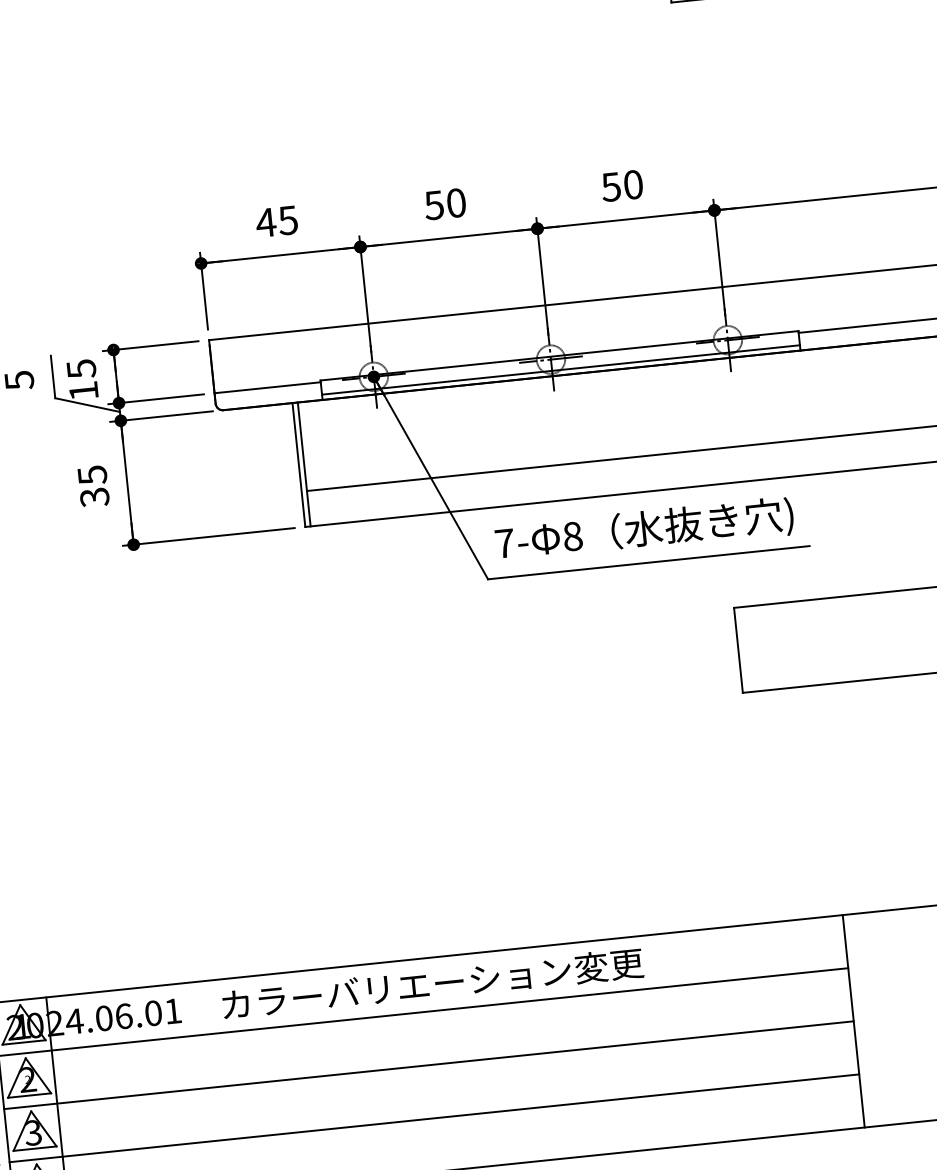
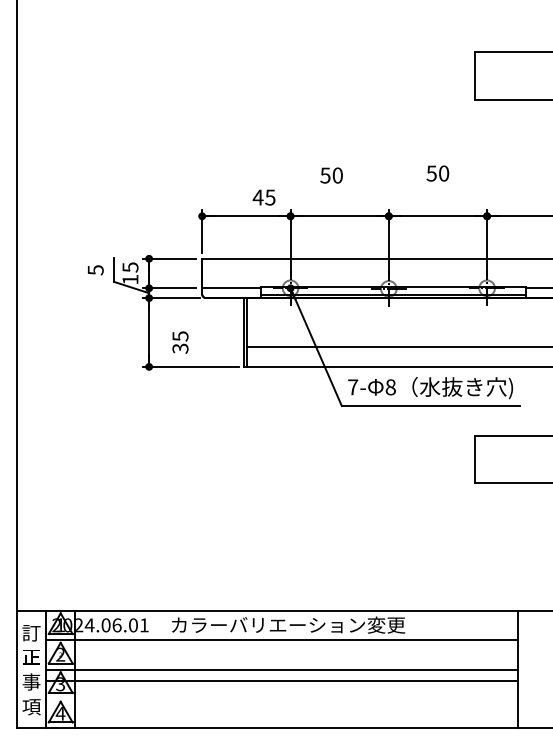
text: (621, 185) -> (437, 173), moved
text: (445, 204) -> (331, 175), moved
text: (275, 221) -> (263, 197), moved
text: (93, 486) -> (180, 342), moved
line: (433, 1117) -> (281, 680), moved

